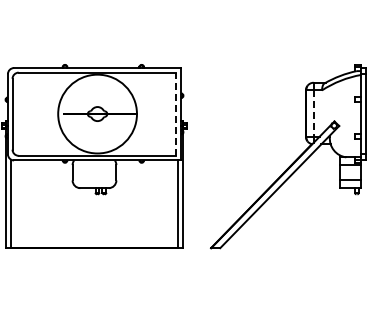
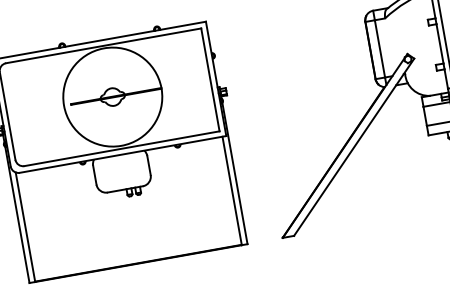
line: (176, 114) -> (210, 80), dashed -> solid
line: (313, 114) -> (379, 50), dashed -> solid

